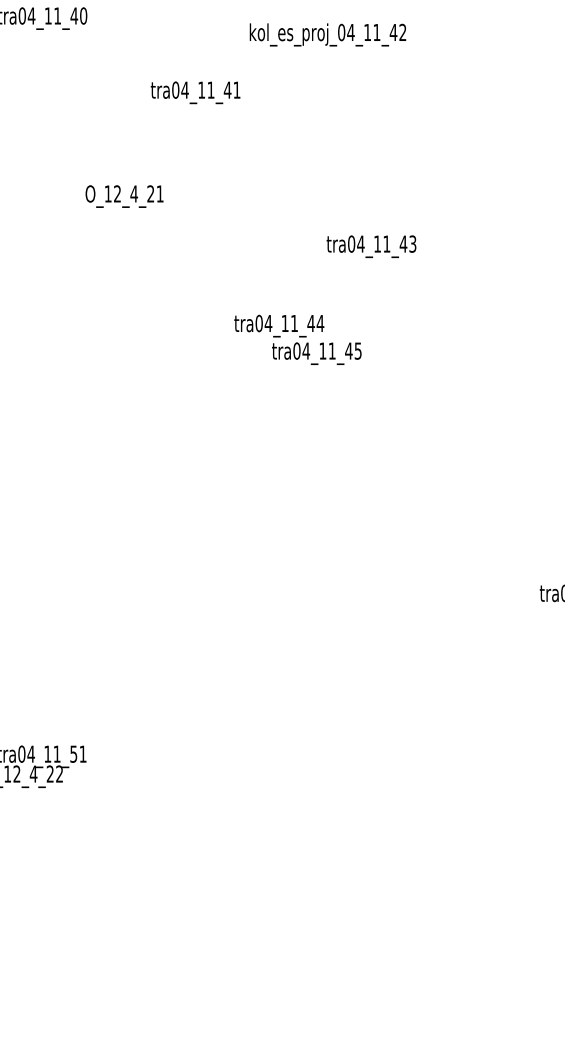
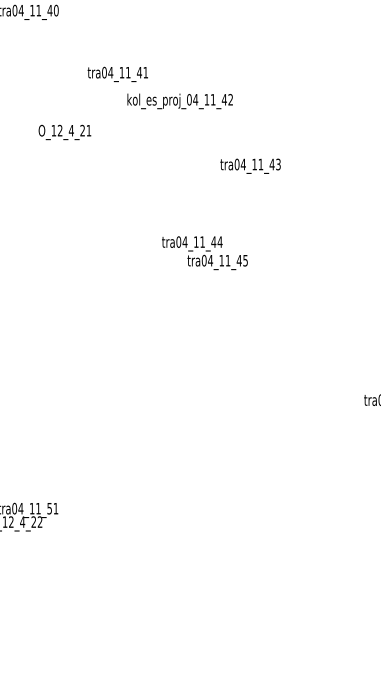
text: (326, 35) -> (179, 101), moved
text: (195, 92) -> (117, 74), moved
text: (123, 196) -> (64, 132), moved
text: (297, 340) -> (204, 253), moved

